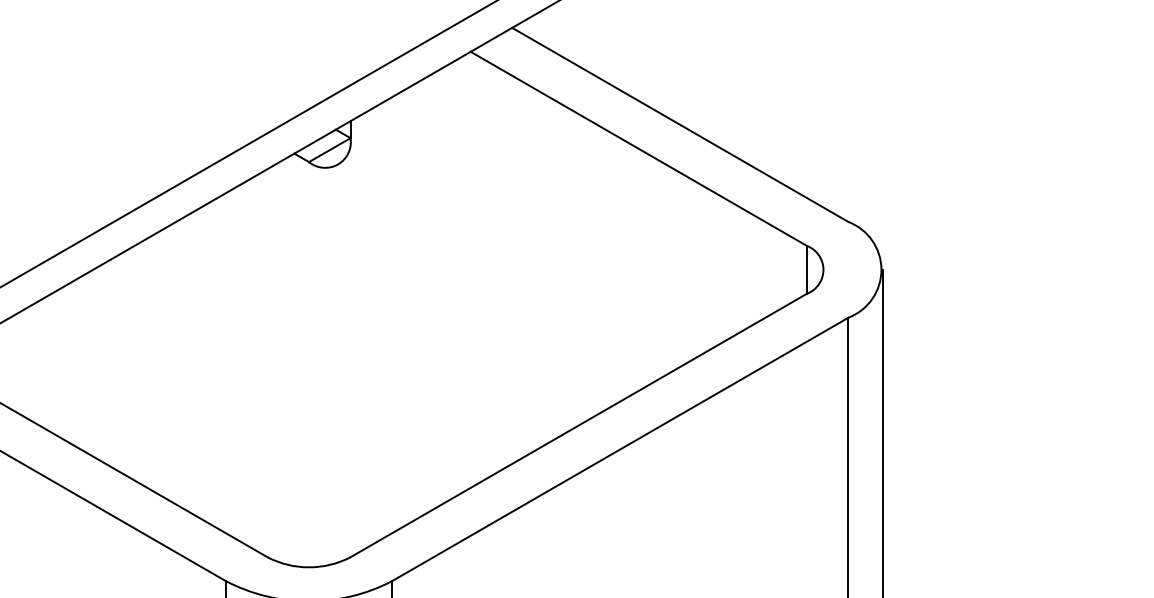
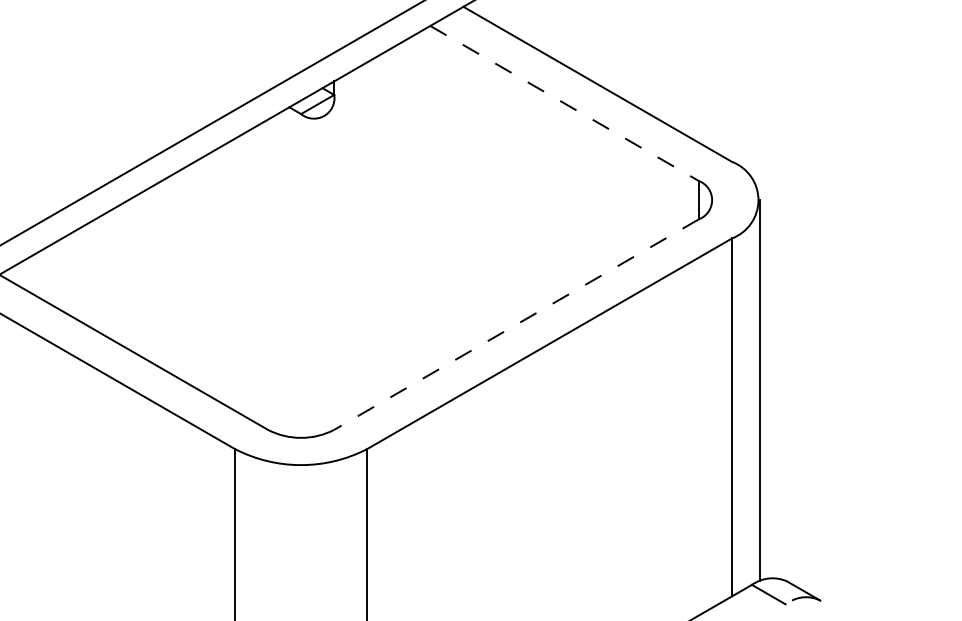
line: (639, 148) -> (565, 103), solid -> dashed
line: (578, 425) -> (516, 324), solid -> dashed

